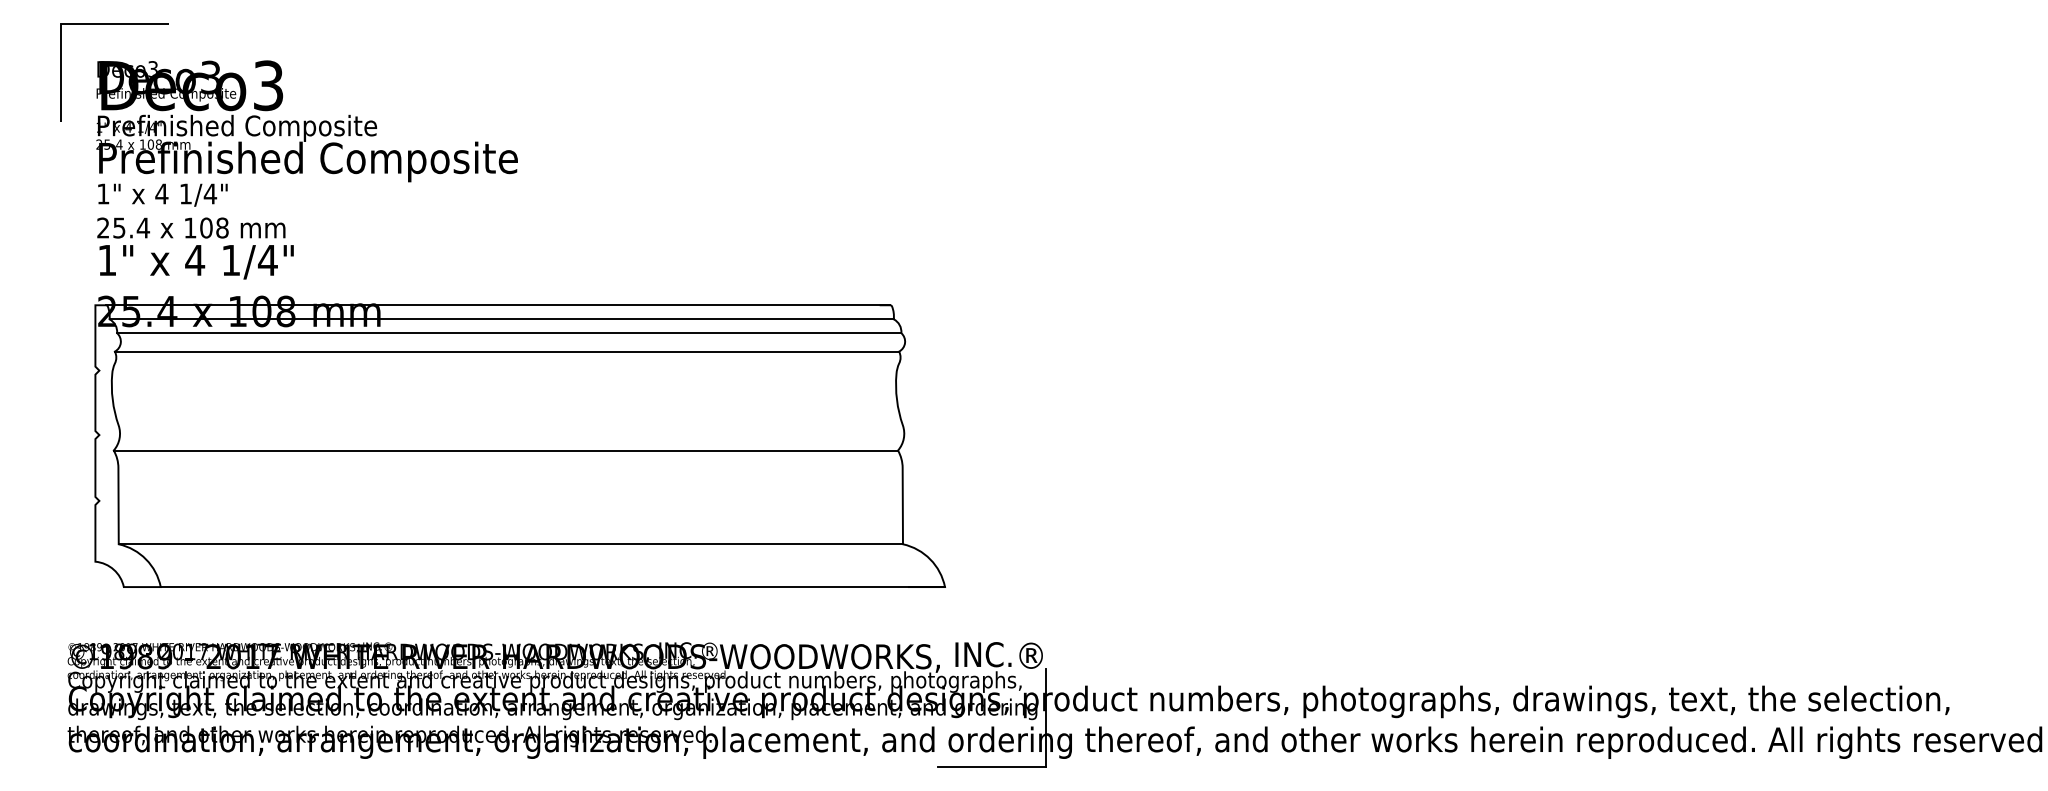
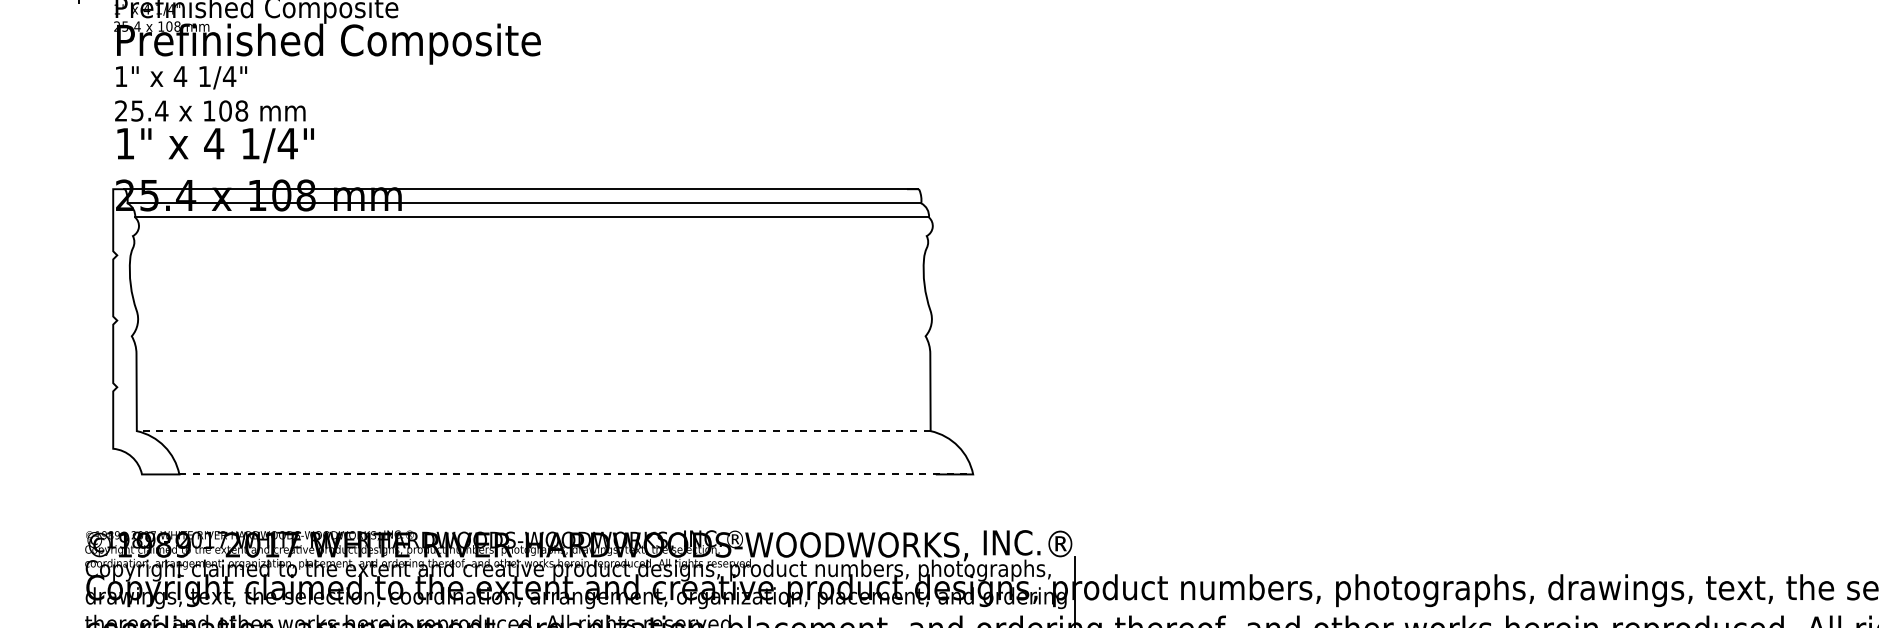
line: (506, 351) -> (529, 235), removed
line: (505, 450) -> (528, 336), removed
line: (510, 544) -> (533, 431), solid -> dashed
line: (553, 587) -> (576, 474), solid -> dashed

